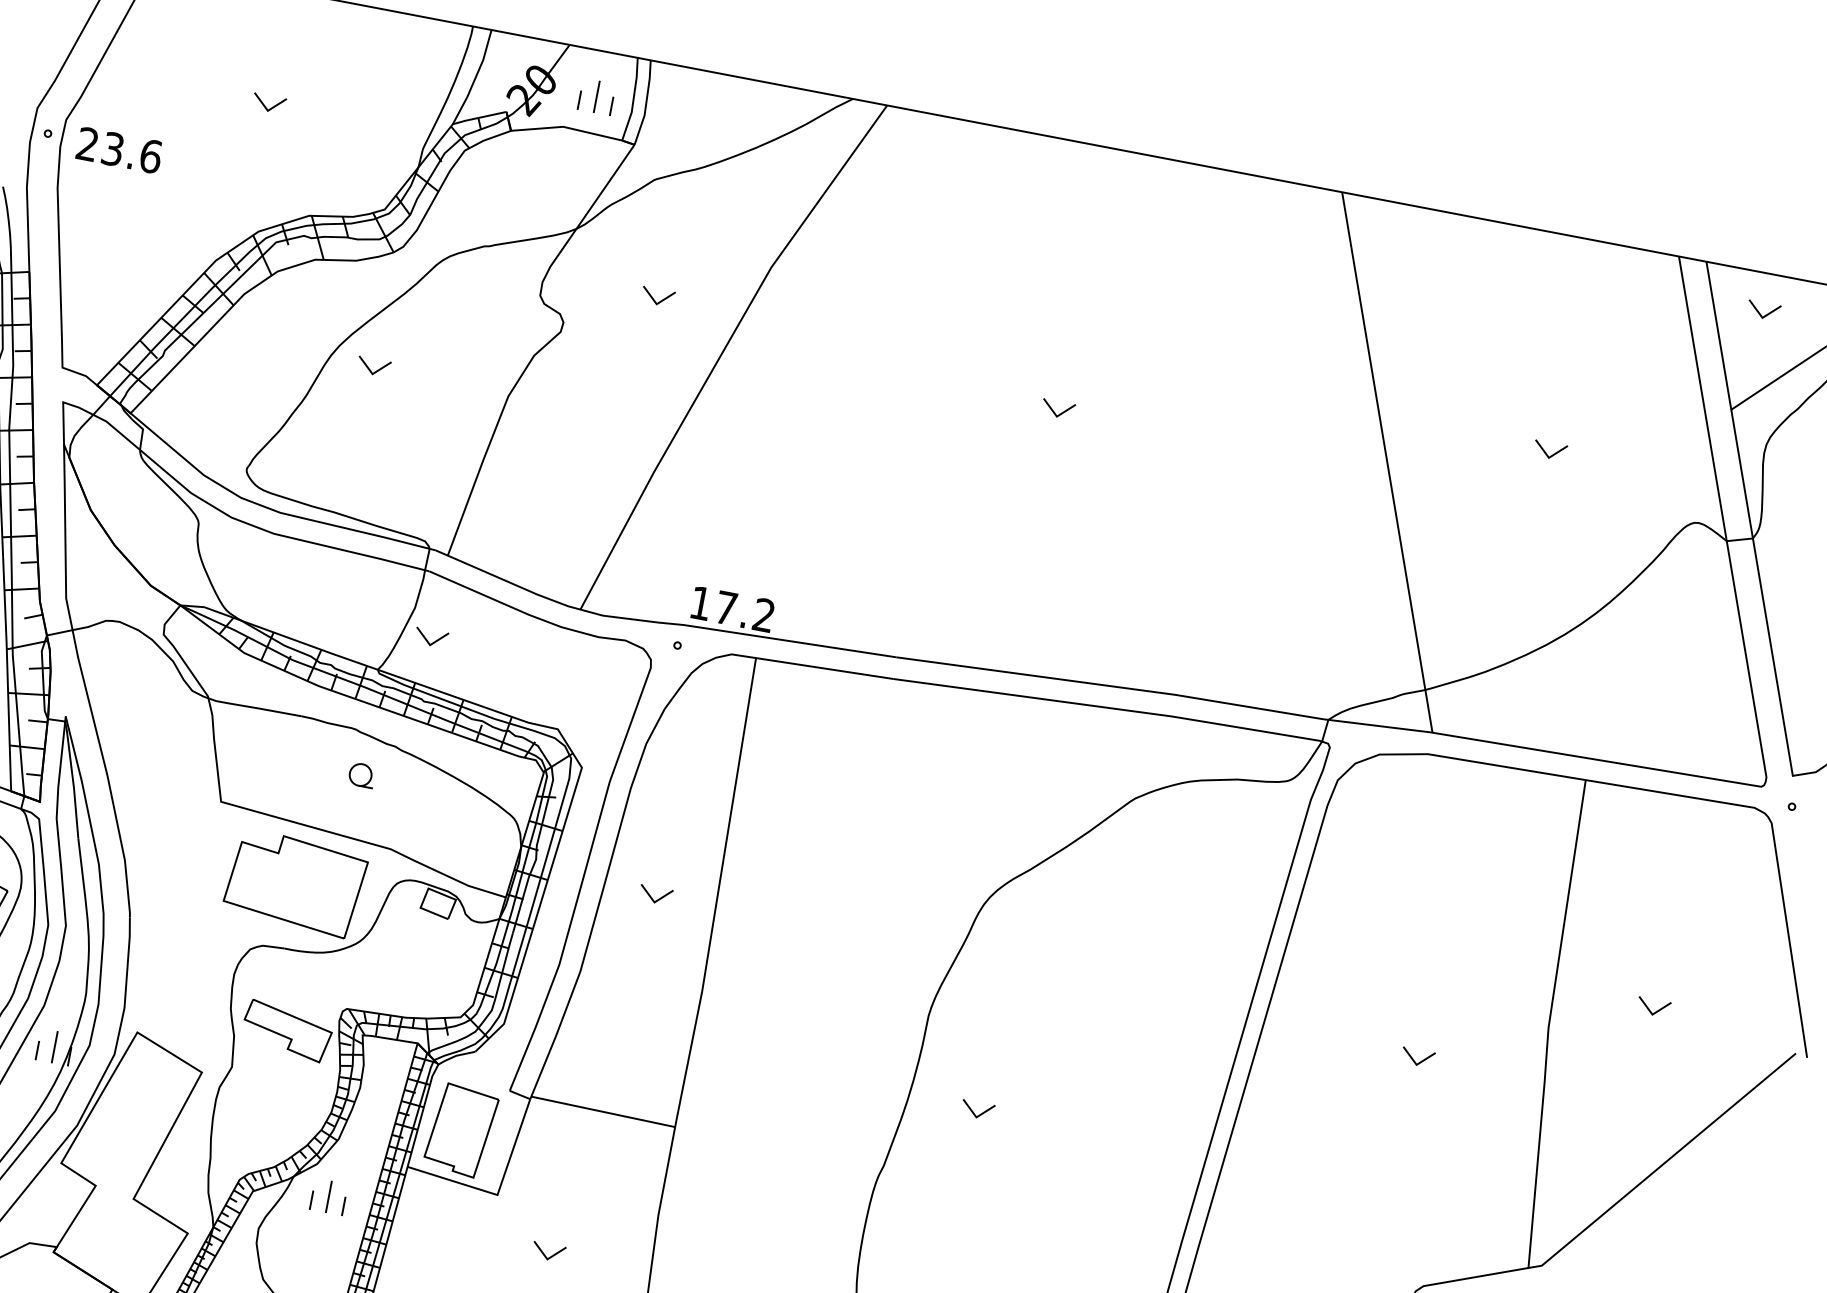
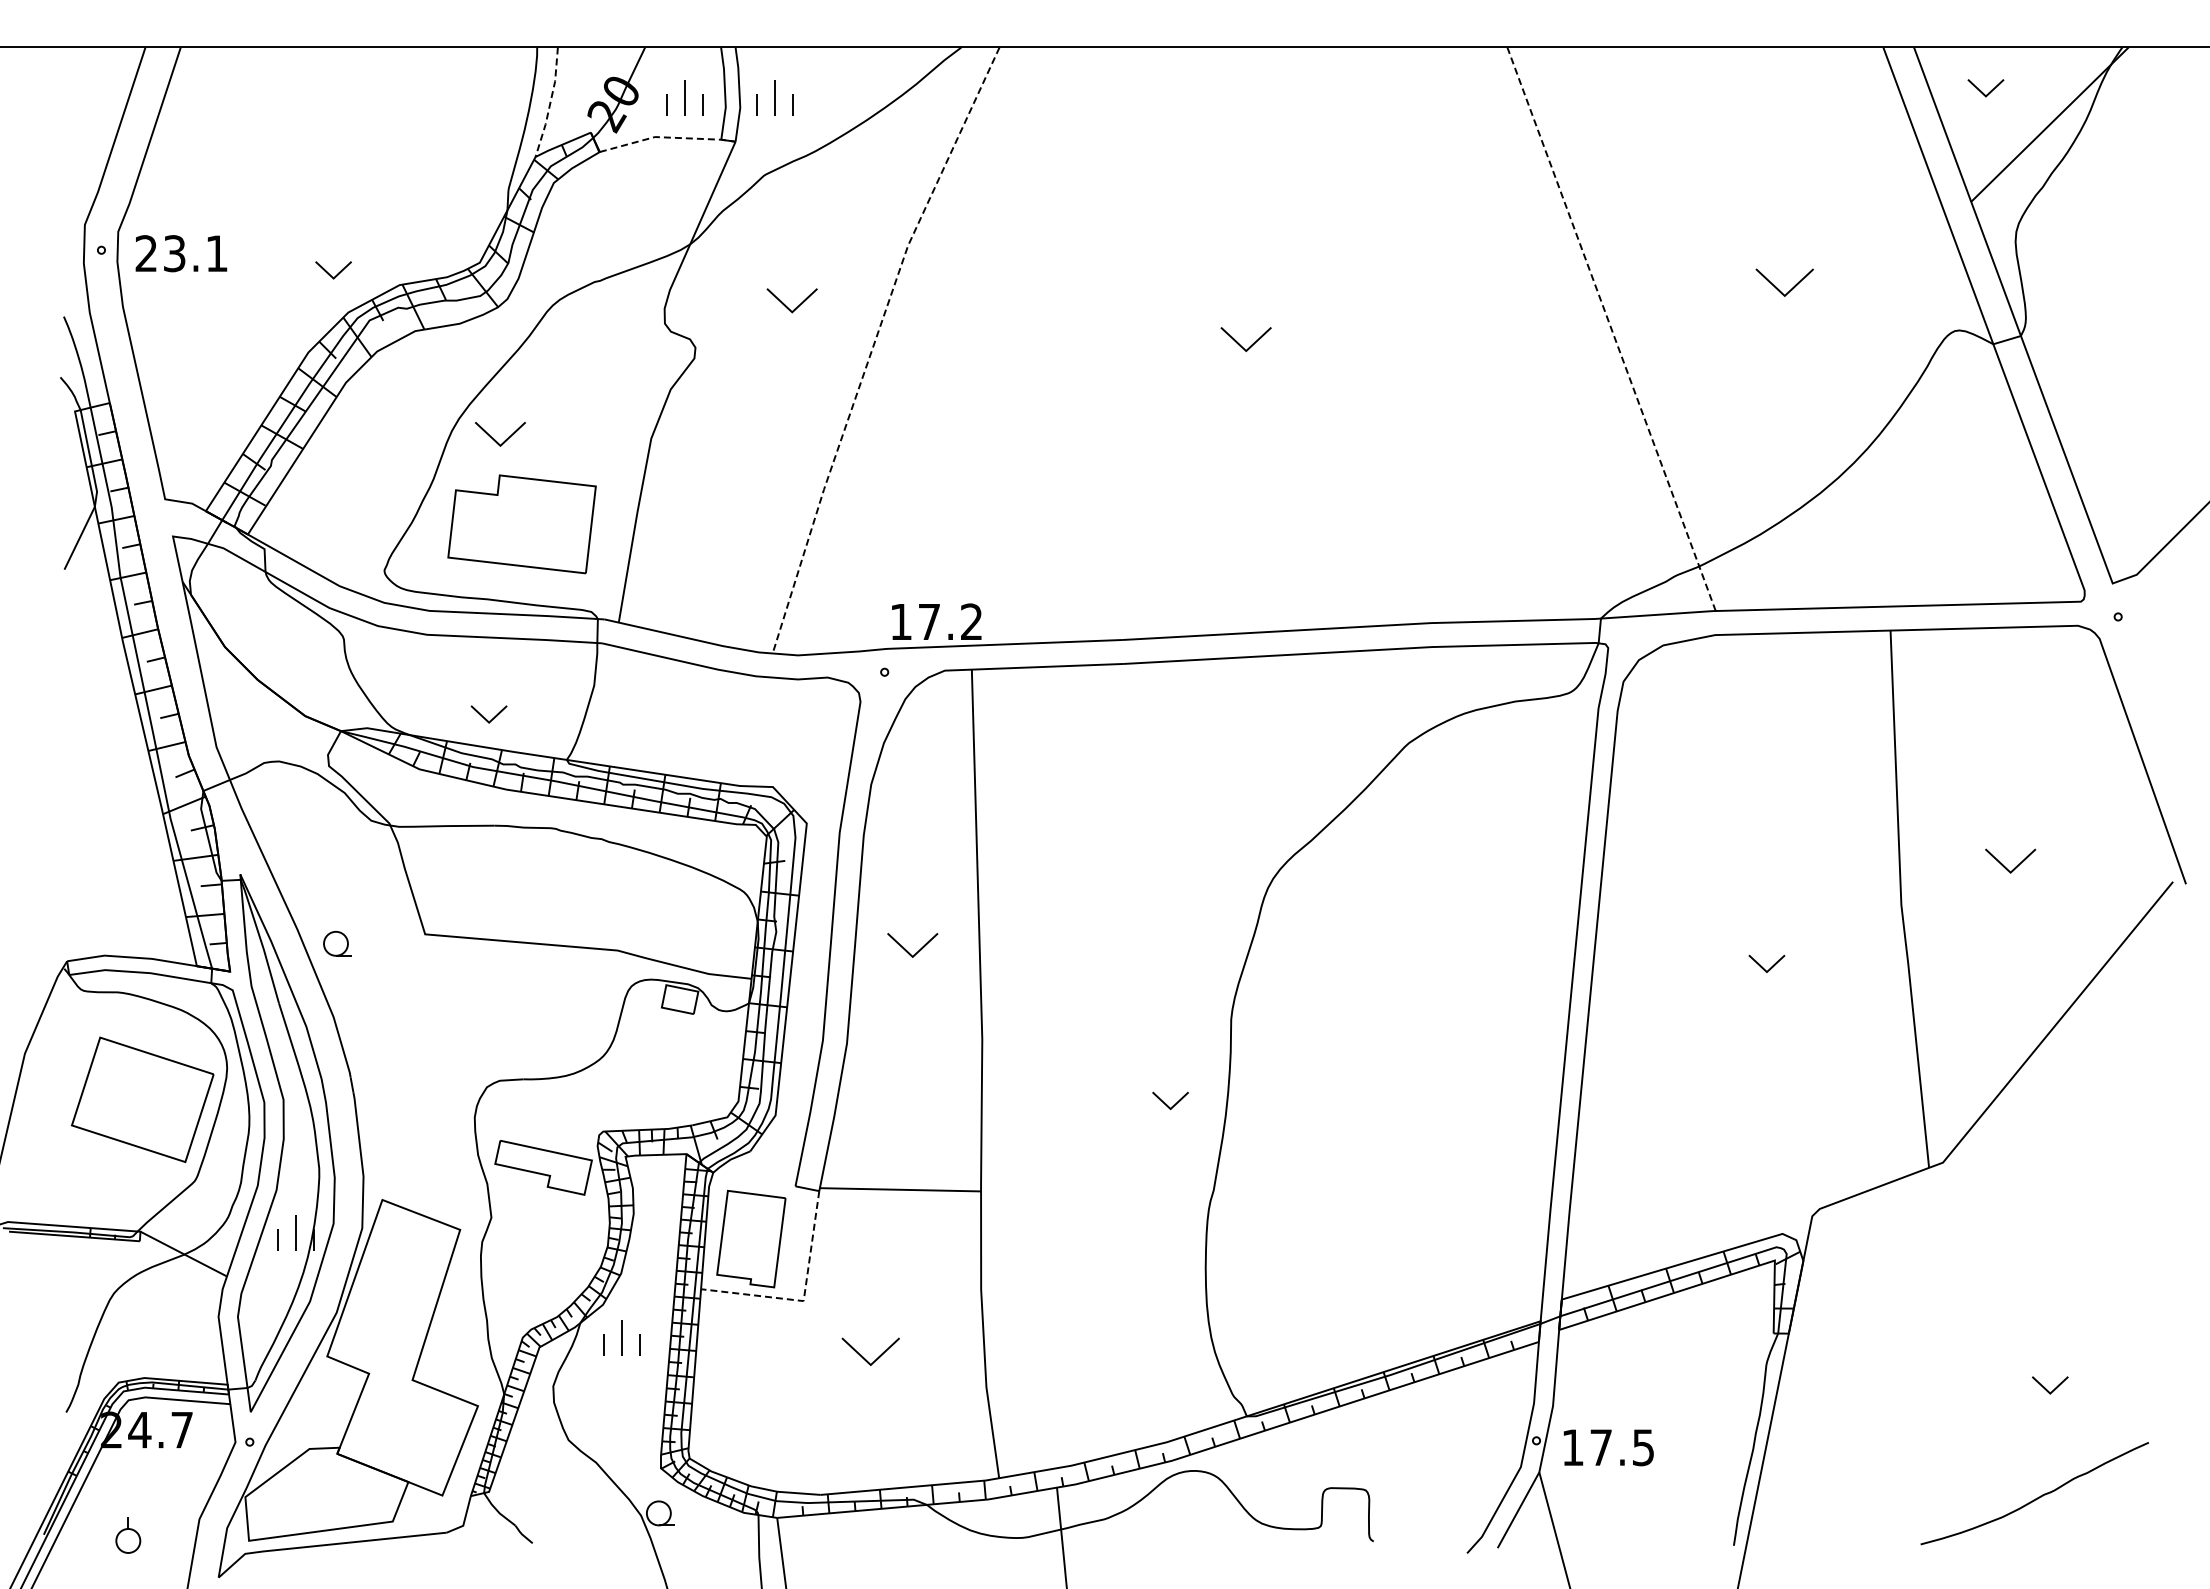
line: (475, 78) -> (550, 103), solid -> dashed
part: (269, 103) -> (333, 270), moved
part: (677, 111) -> (774, 97), added
line: (573, 129) -> (666, 137), solid -> dashed
text: (151, 156) -> (217, 253), 23.6 -> 23.1
part: (657, 296) -> (791, 300), size x1.4
line: (723, 350) -> (873, 345), solid -> dashed
part: (373, 366) -> (500, 434), size x1.4
part: (1058, 409) -> (1246, 339), size x1.4
part: (1550, 450) -> (1784, 282), size x1.6
line: (1387, 461) -> (1611, 328), solid -> dashed
part: (430, 637) -> (488, 714), moved
part: (362, 774) -> (337, 943), moved
part: (294, 883) -> (521, 524), moved
part: (655, 895) -> (912, 945), size x1.4
part: (1653, 1007) -> (2010, 861), size x1.4
part: (977, 1109) -> (1170, 1100), moved
line: (498, 1192) -> (804, 1298), solid -> dashed
part: (548, 1251) -> (870, 1351), size x1.6

